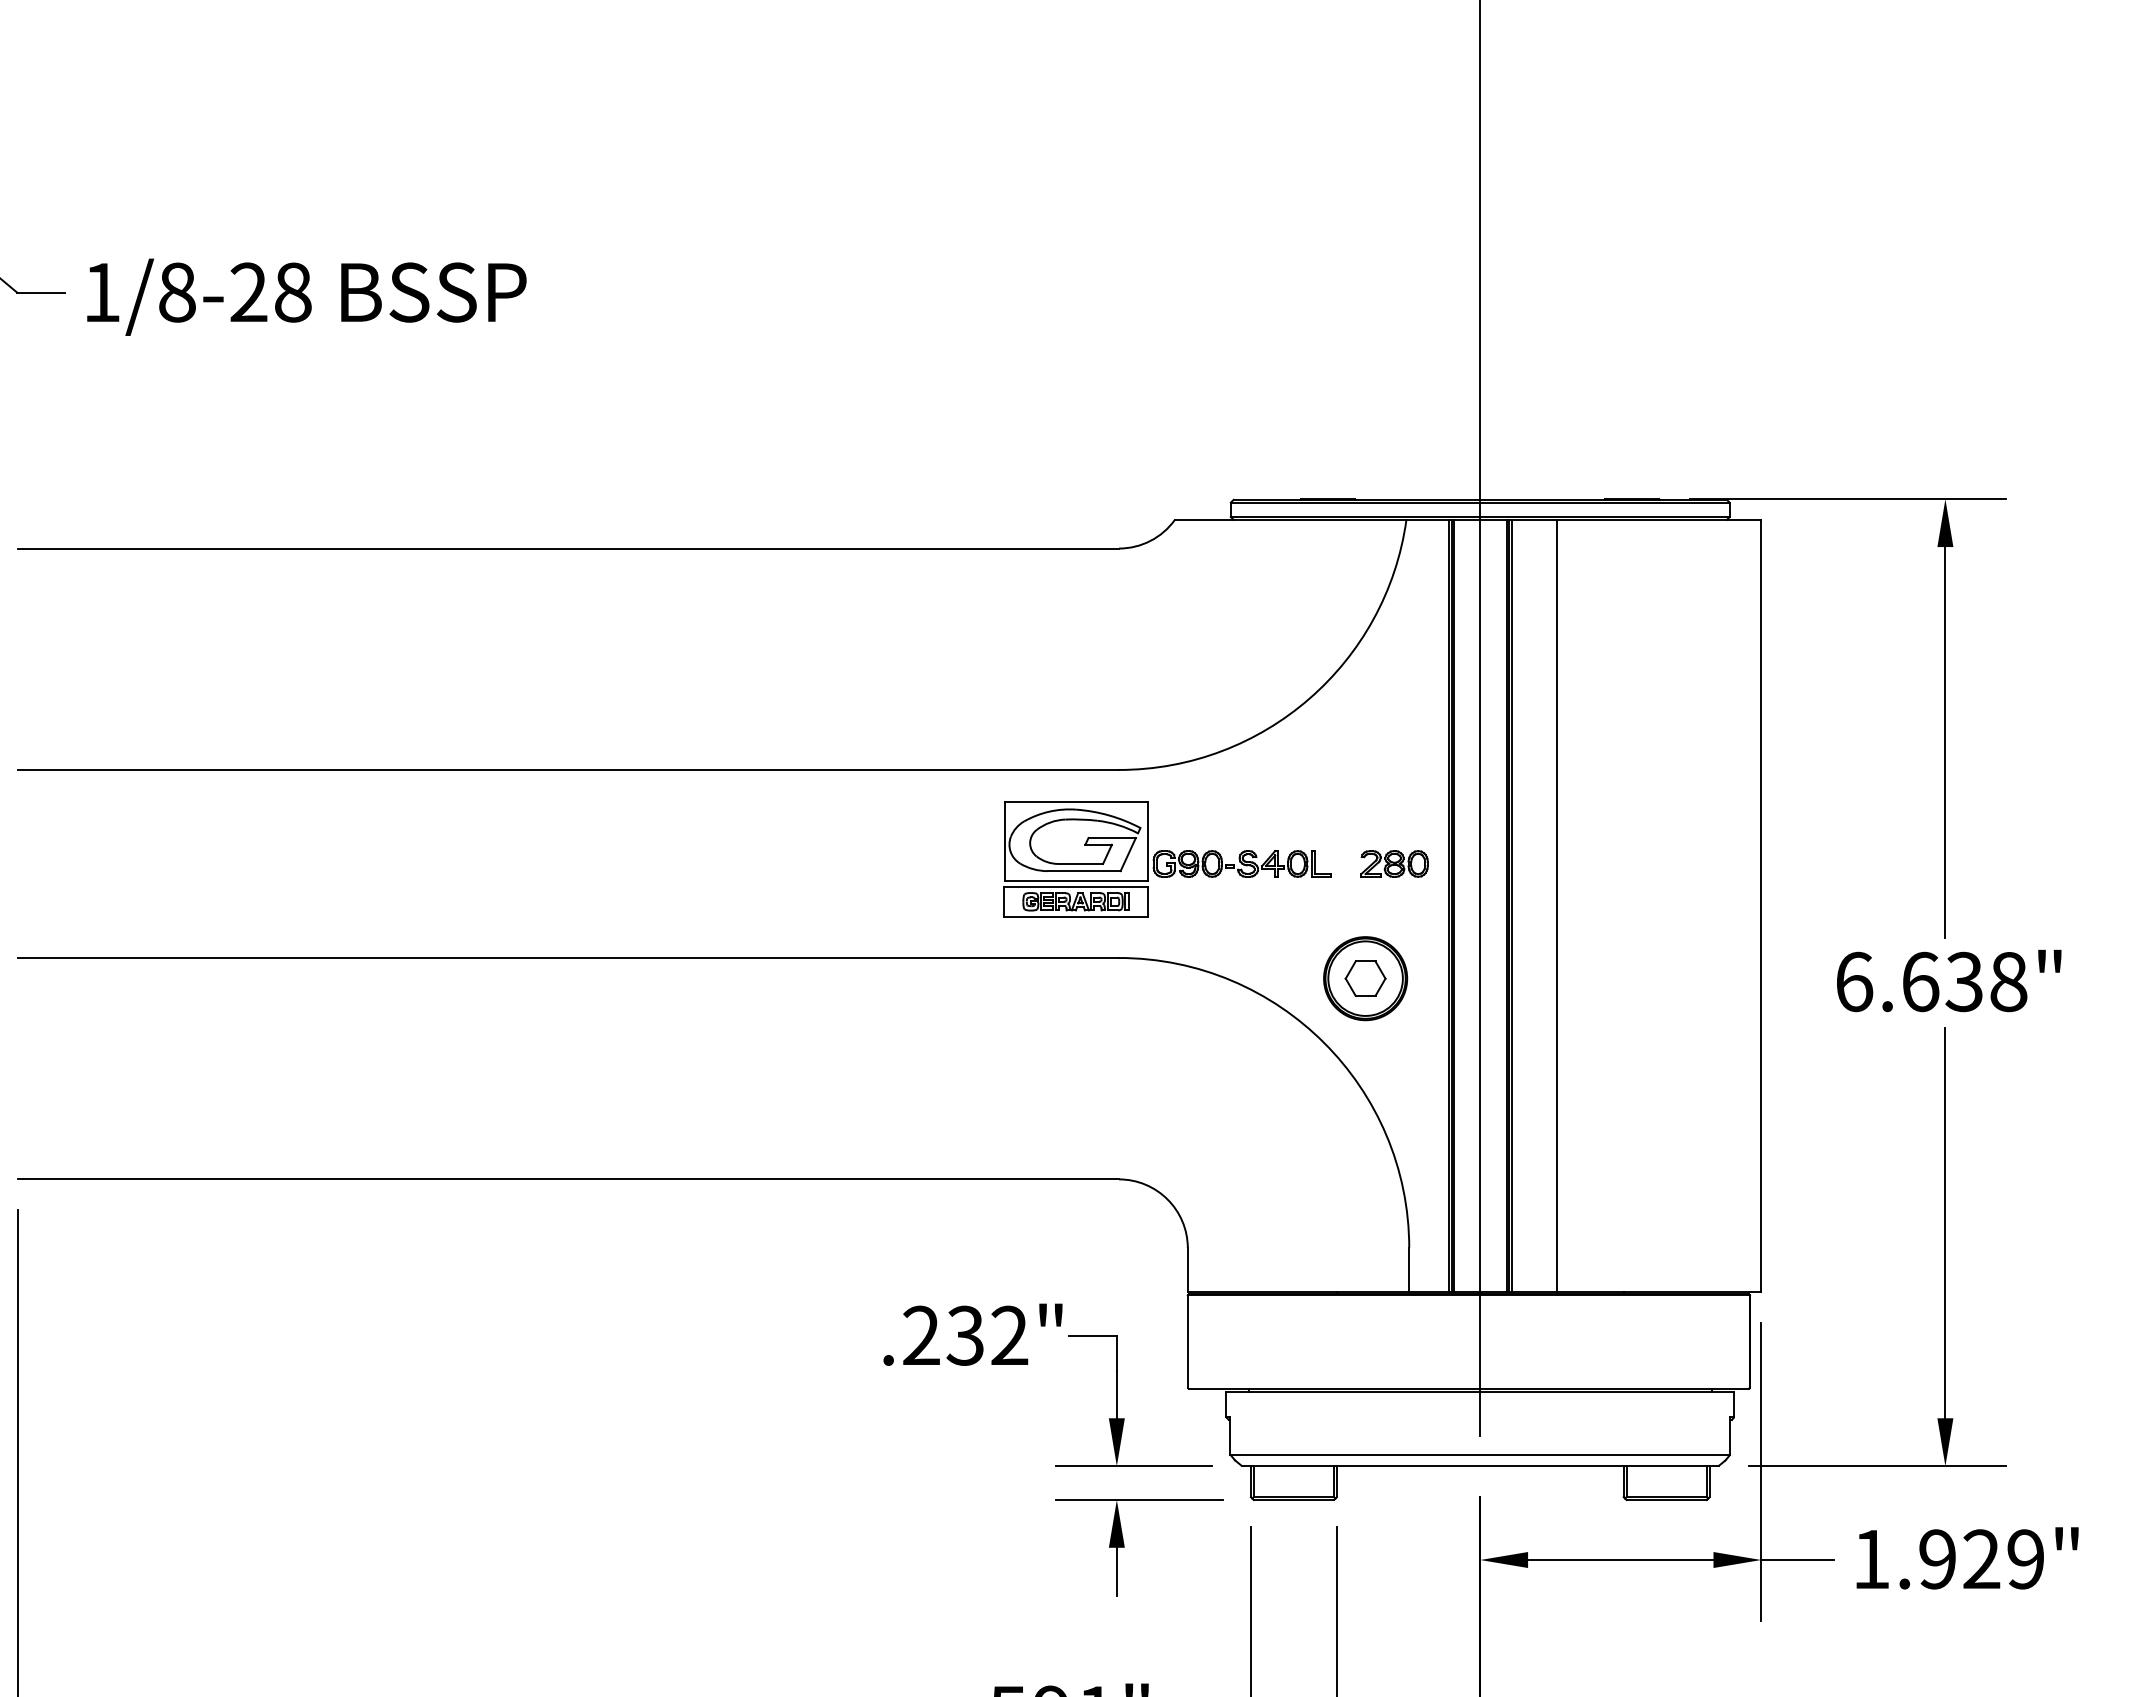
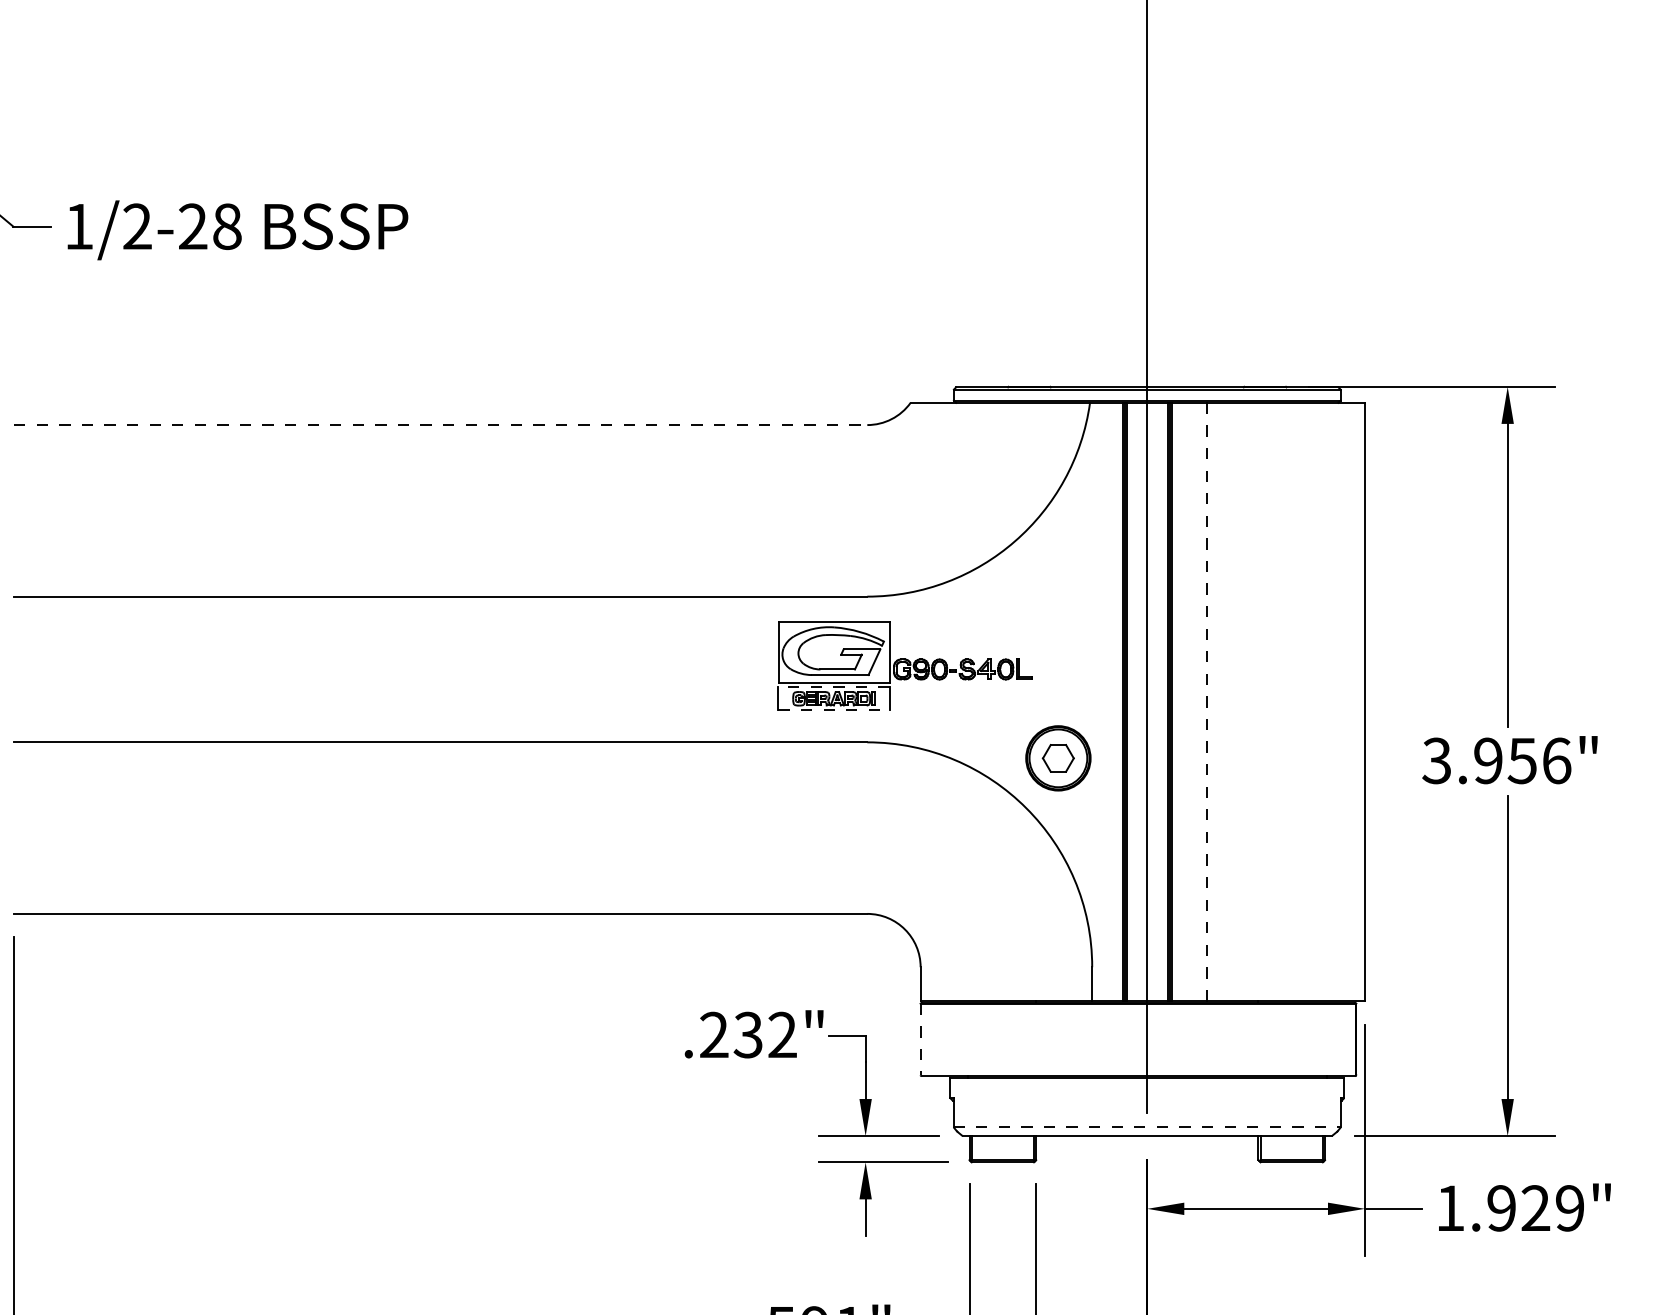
text: (177, 292) -> (137, 226), 1/8-28 -> 1/2-28
line: (568, 548) -> (440, 425), solid -> dashed
part: (1394, 863) -> (1080, 669), removed
line: (1076, 886) -> (834, 686), solid -> dashed
line: (1557, 906) -> (1207, 702), solid -> dashed
line: (1076, 916) -> (834, 710), solid -> dashed
text: (1931, 981) -> (1496, 760), 6.638" -> 3.956"
line: (1187, 1341) -> (920, 1039), solid -> dashed
line: (1480, 1454) -> (1147, 1127), solid -> dashed

